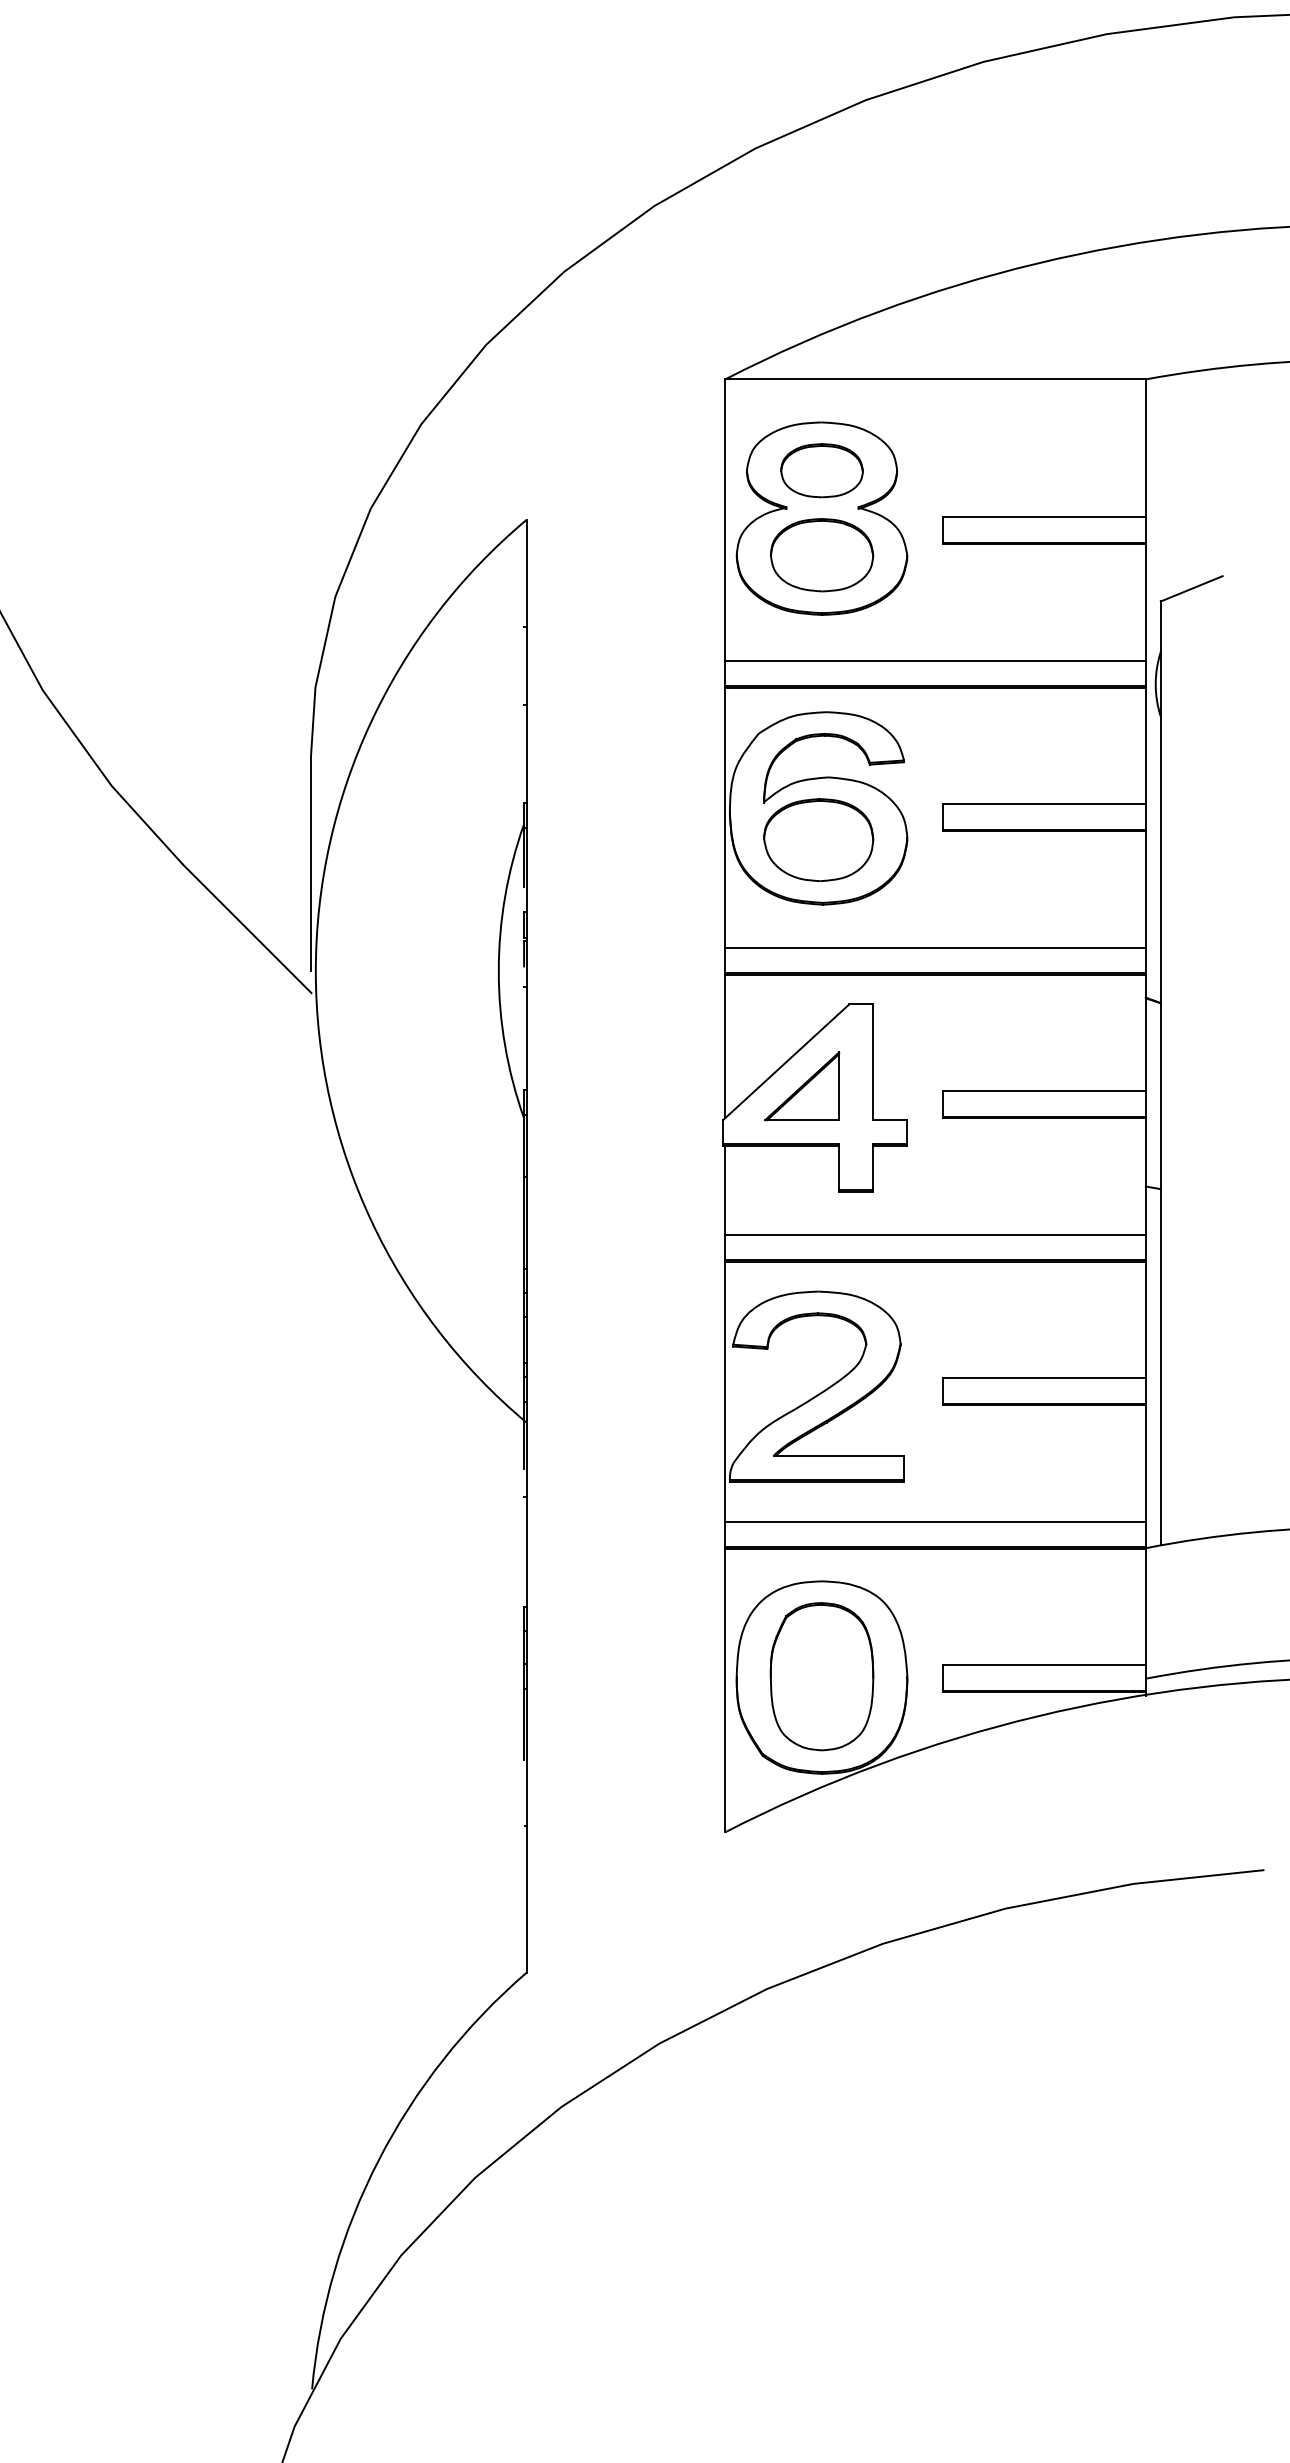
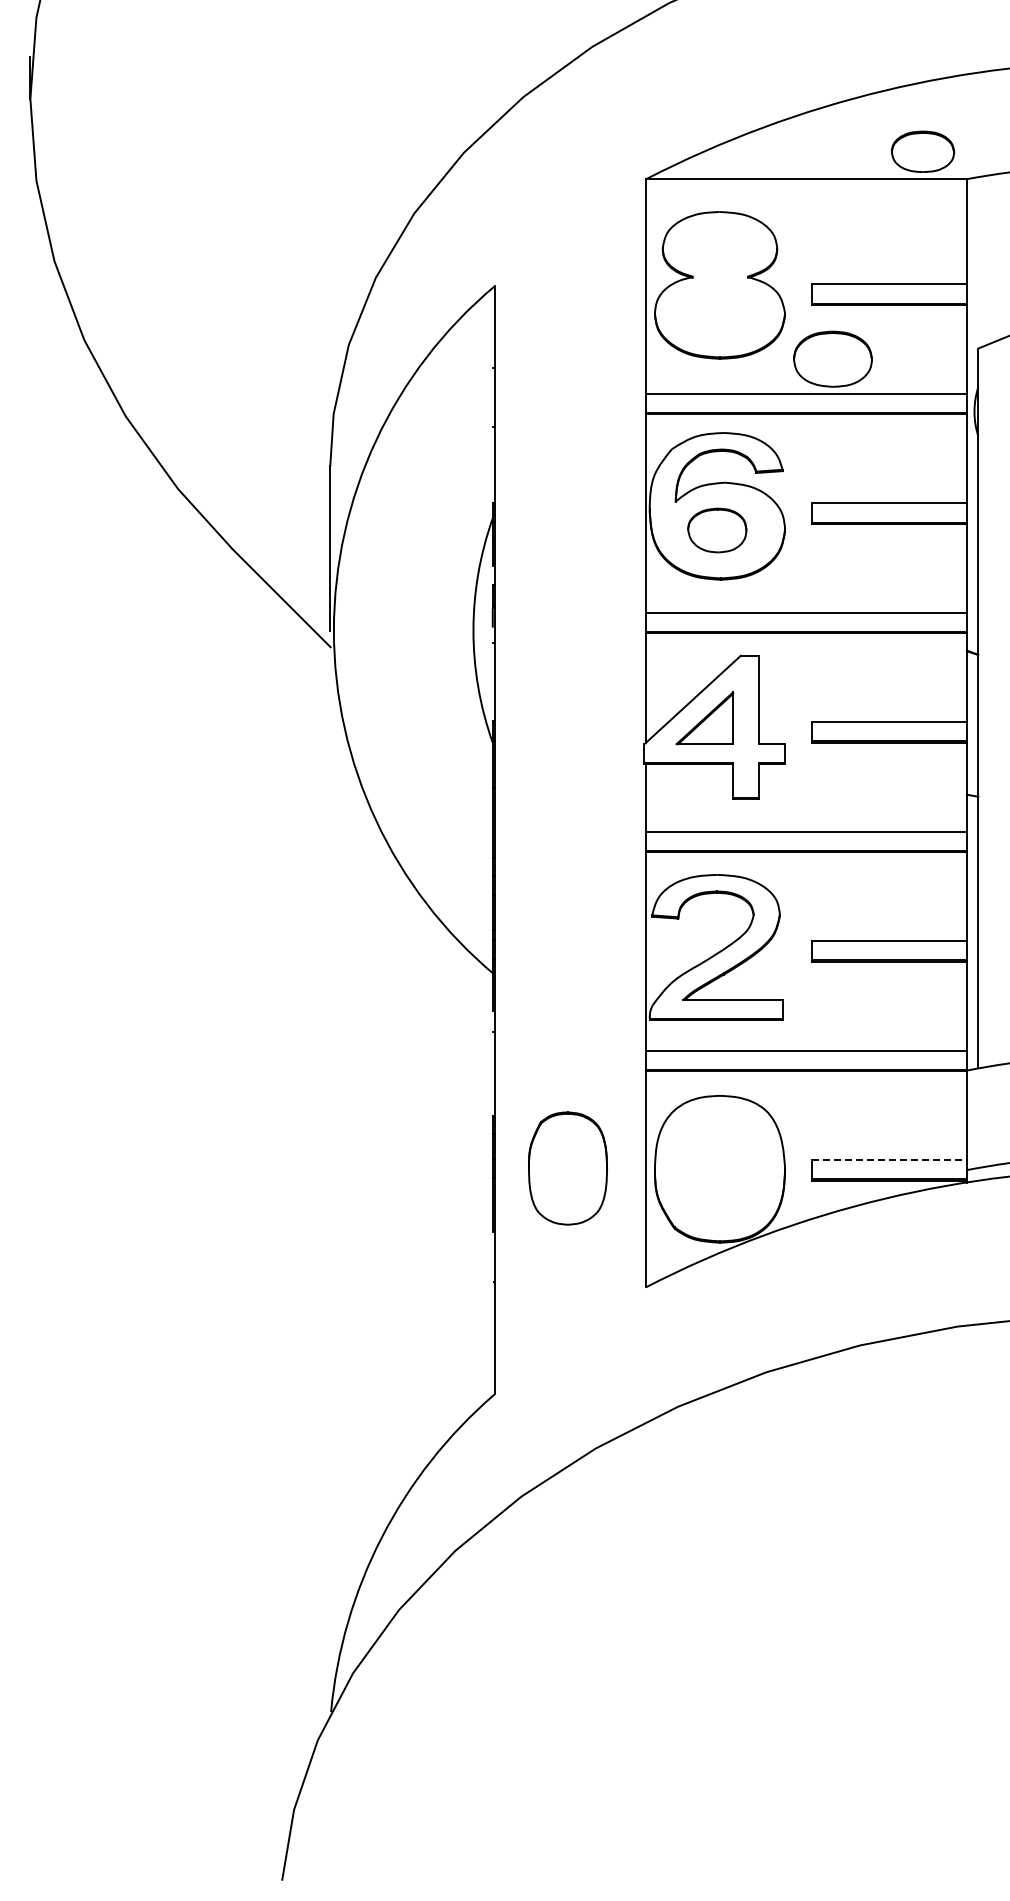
part: (821, 470) -> (922, 151), moved
part: (821, 554) -> (832, 358), moved
part: (817, 840) -> (716, 530), size x0.7
line: (1045, 1666) -> (890, 1160), solid -> dashed
part: (821, 1676) -> (567, 1168), moved

